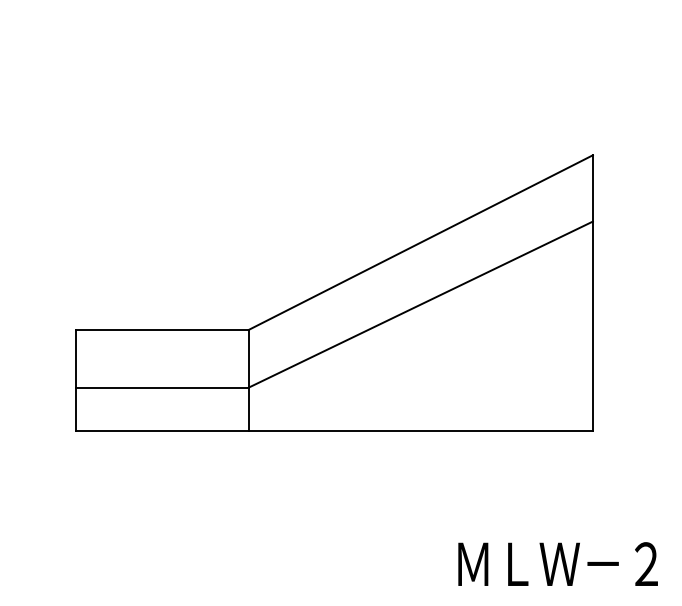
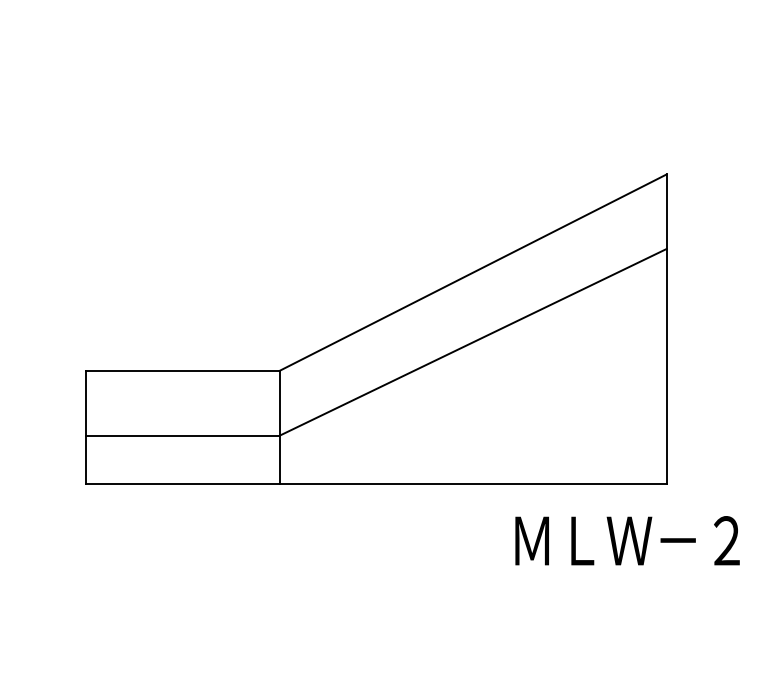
text: (557, 563) -> (626, 540), moved

